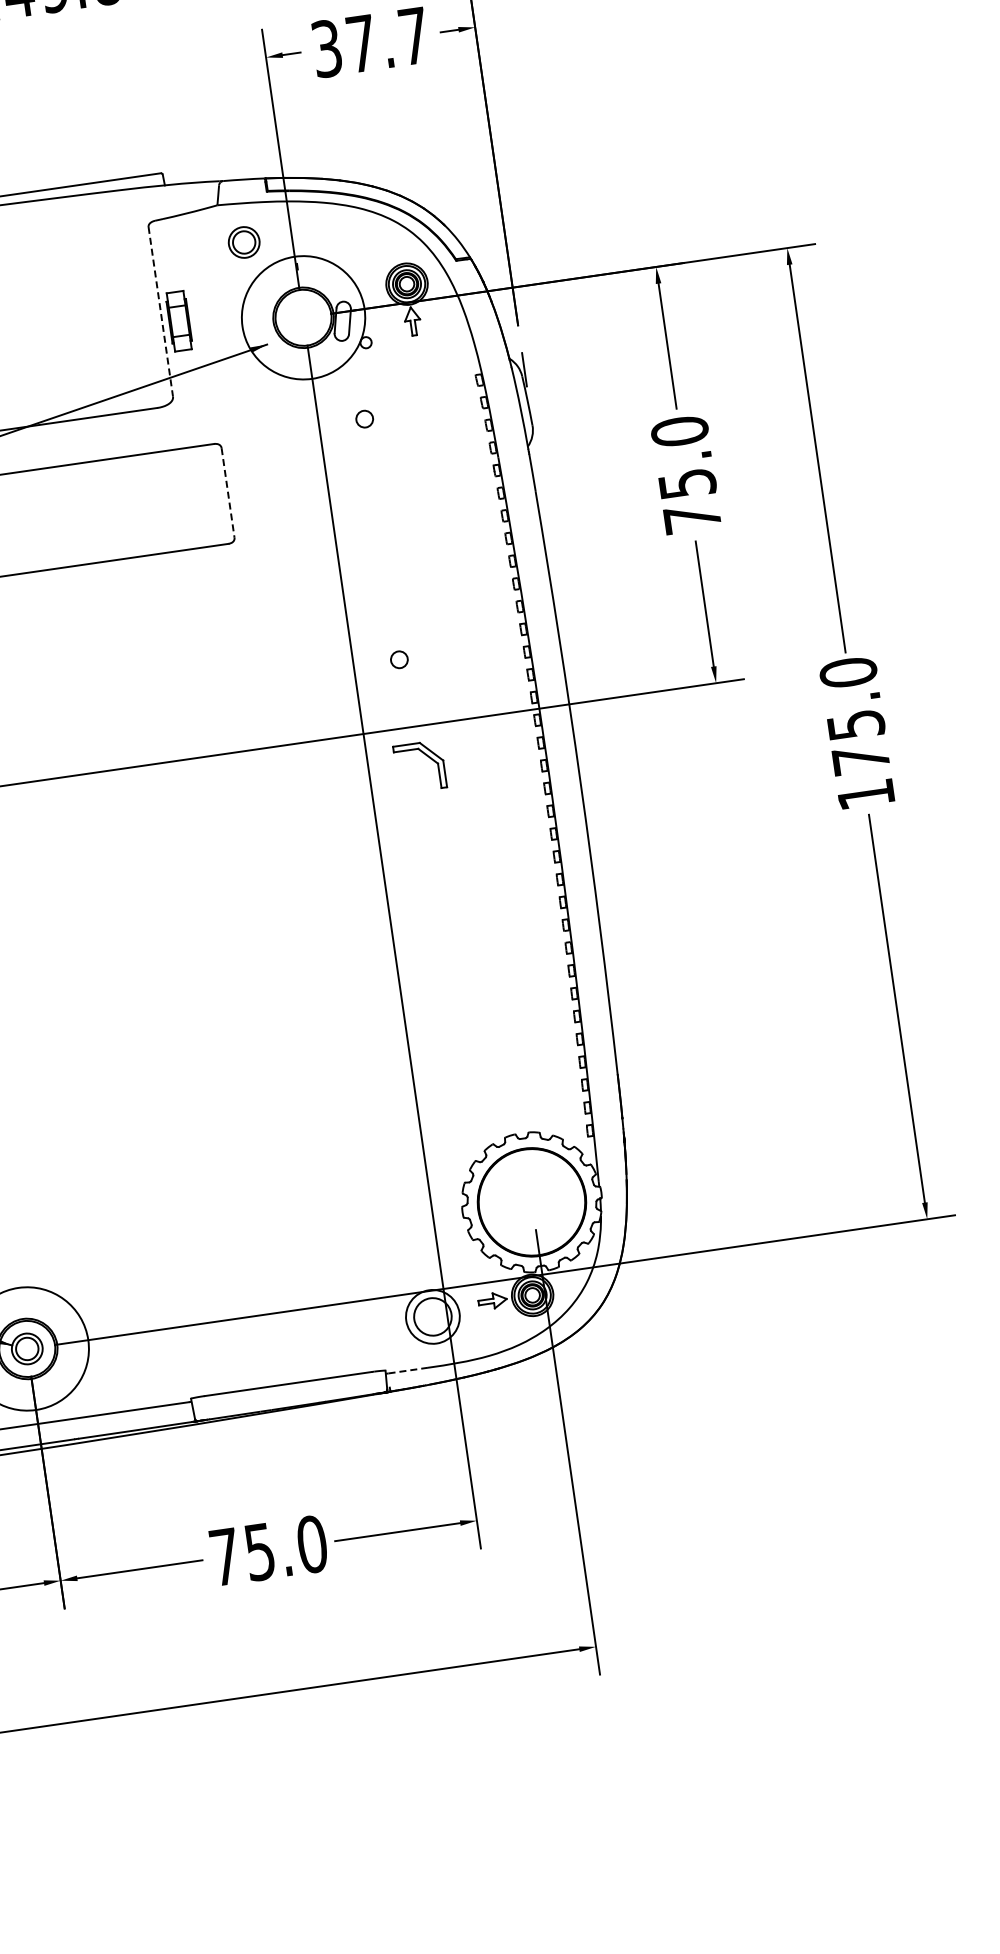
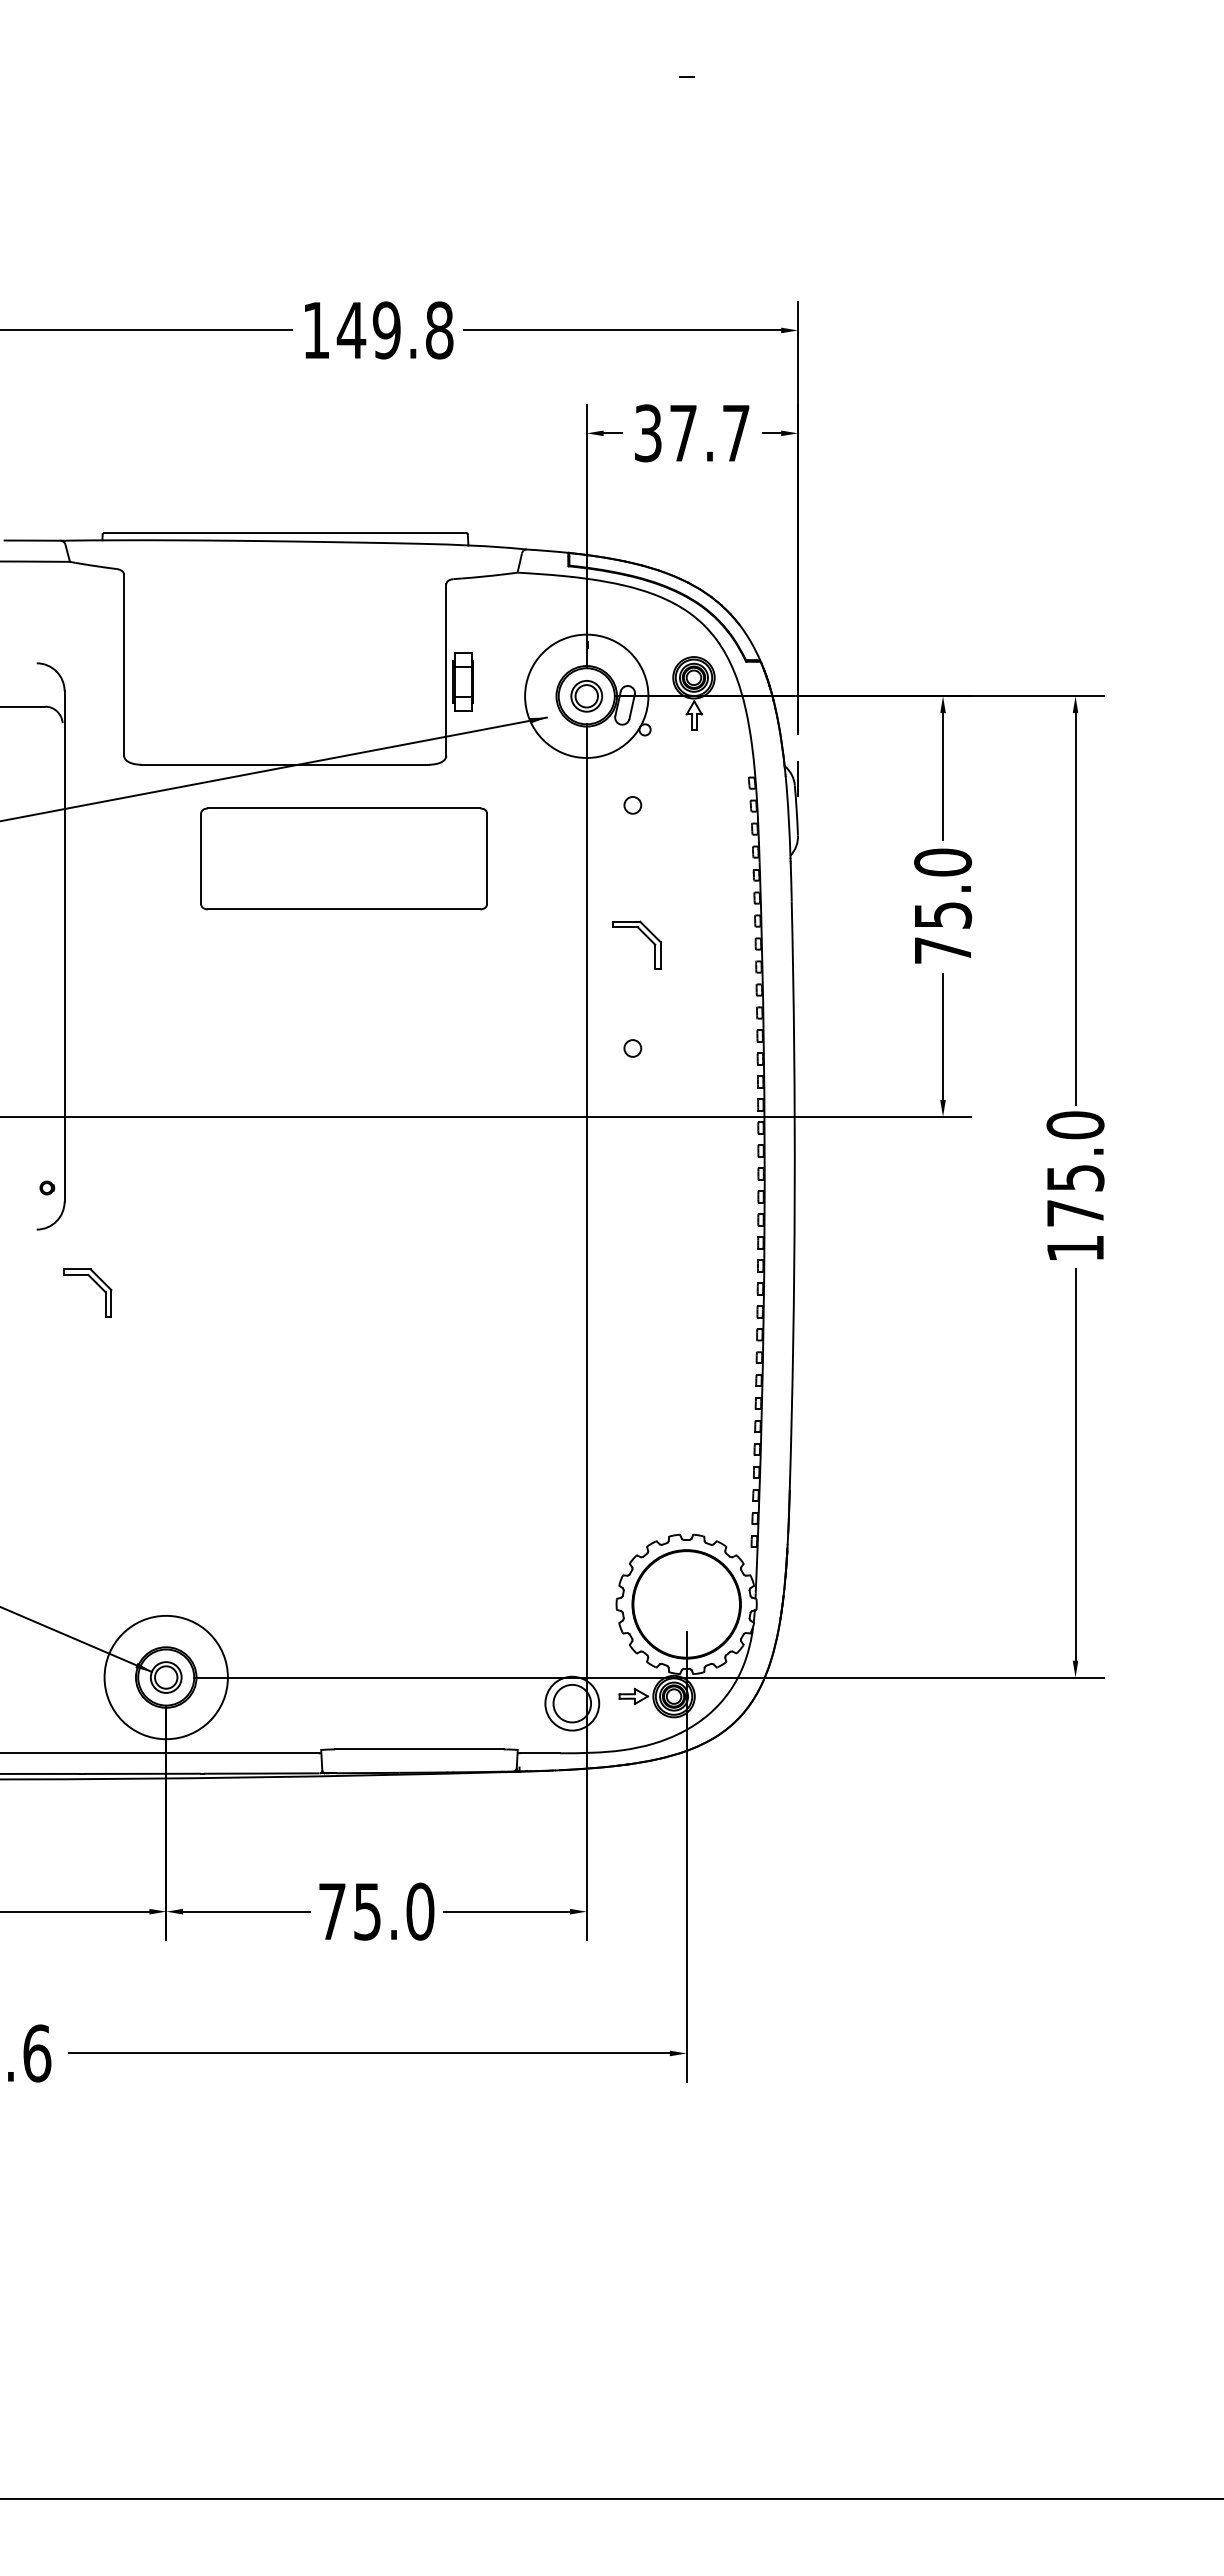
part: (243, 242) -> (586, 696), moved
line: (160, 311) -> (446, 669), dashed -> solid
line: (228, 493) -> (487, 859), dashed -> solid
part: (426, 755) -> (644, 935), moved
line: (408, 1370) -> (540, 1753), dashed -> solid

